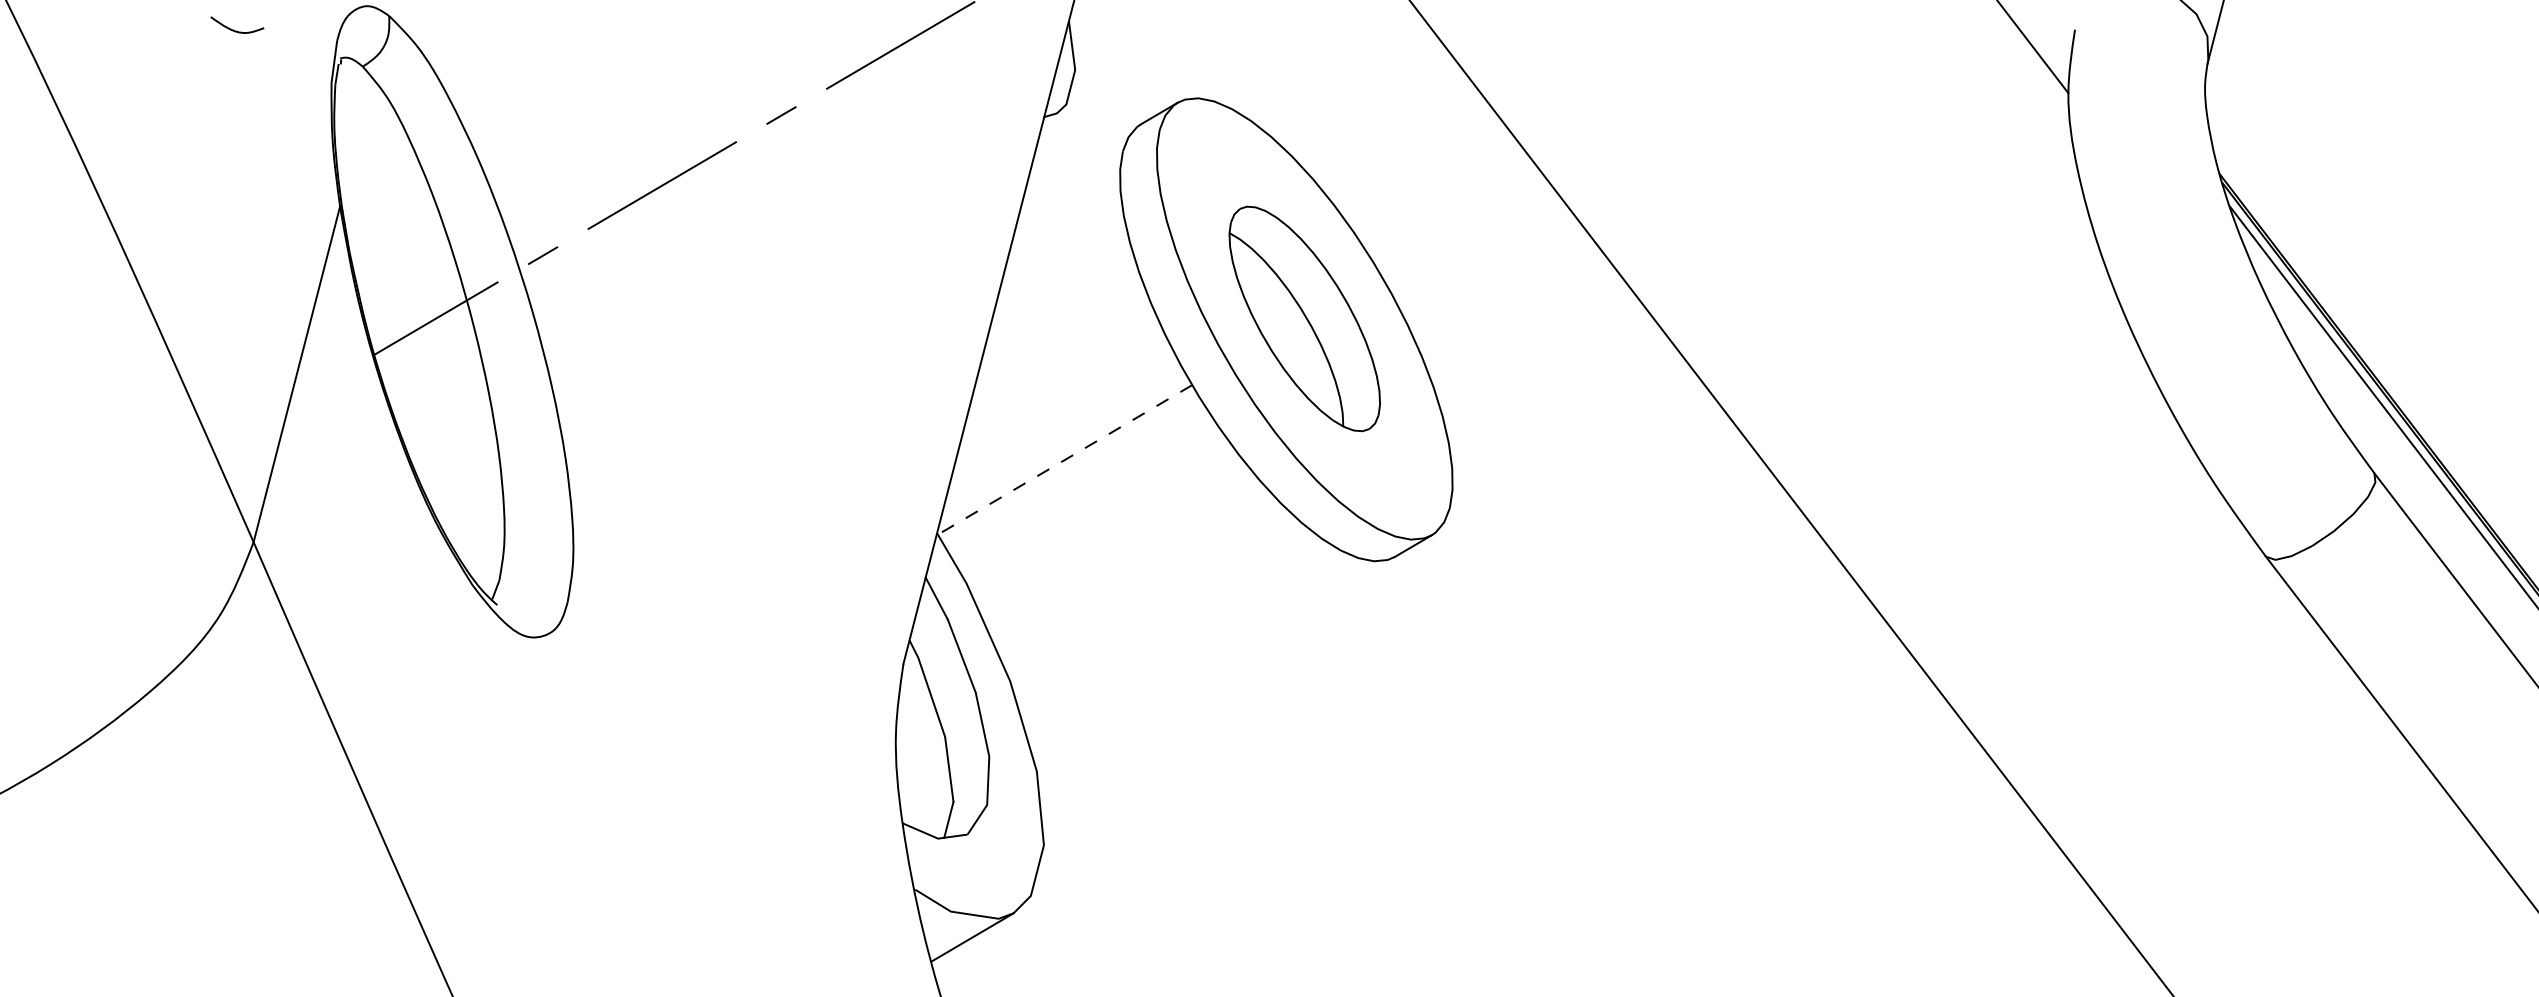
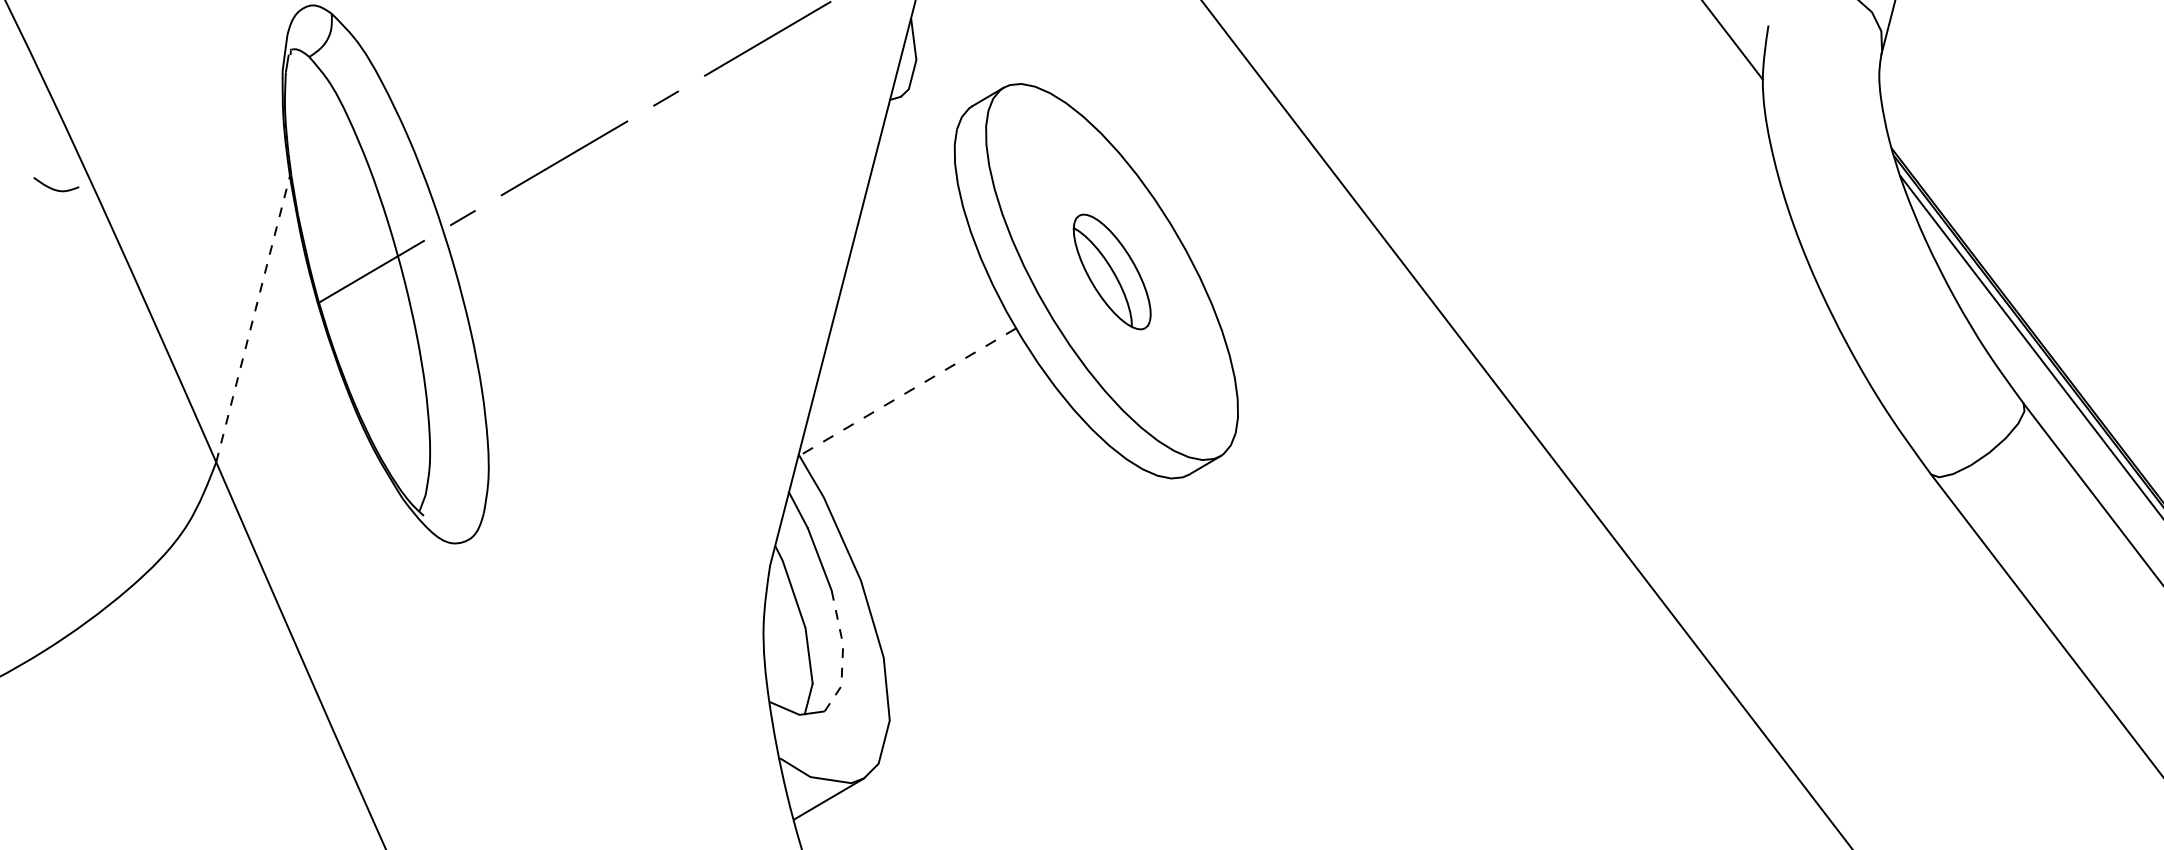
curve: (235, 29) -> (54, 188), moved
part: (1305, 318) -> (1112, 271), size x0.6
line: (297, 374) -> (253, 319), solid -> dashed
line: (988, 765) -> (842, 652), solid -> dashed

